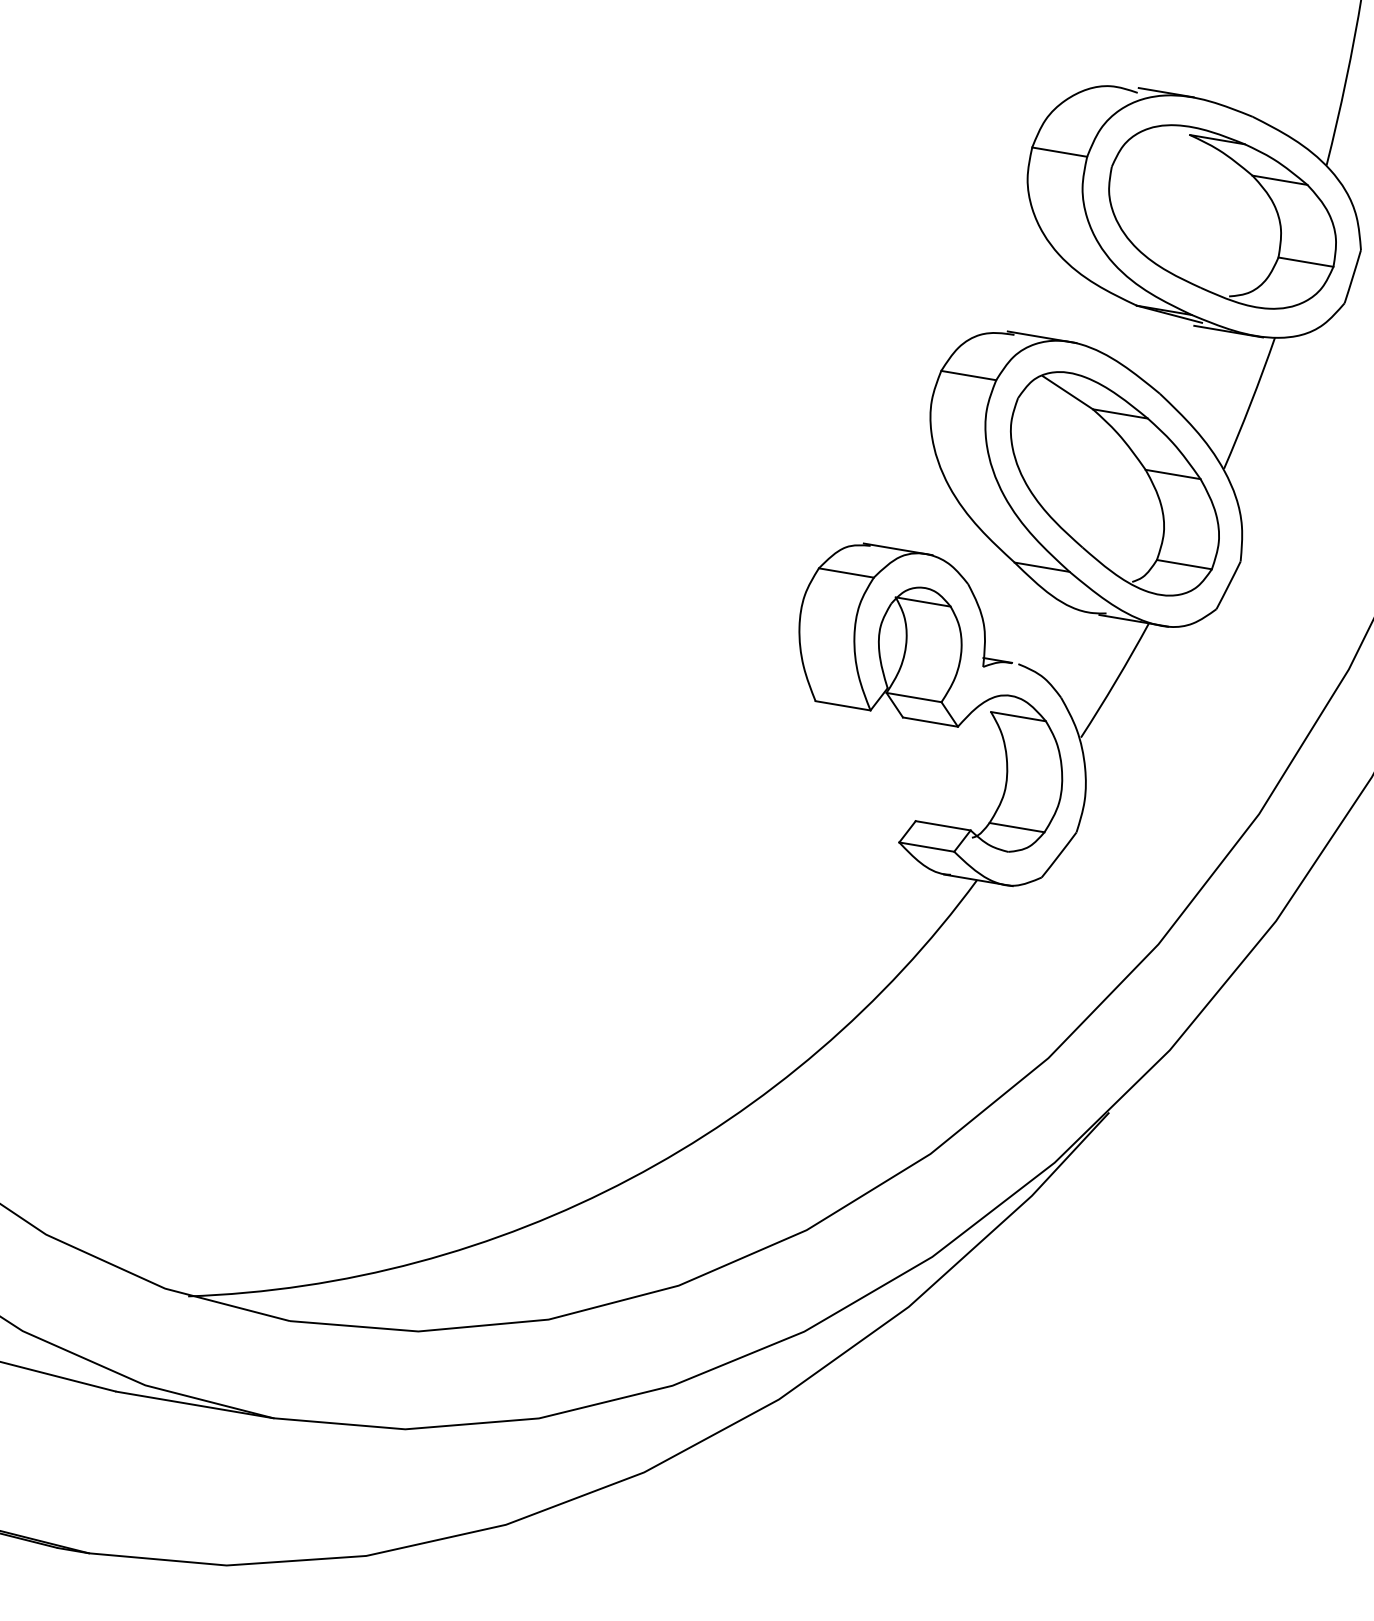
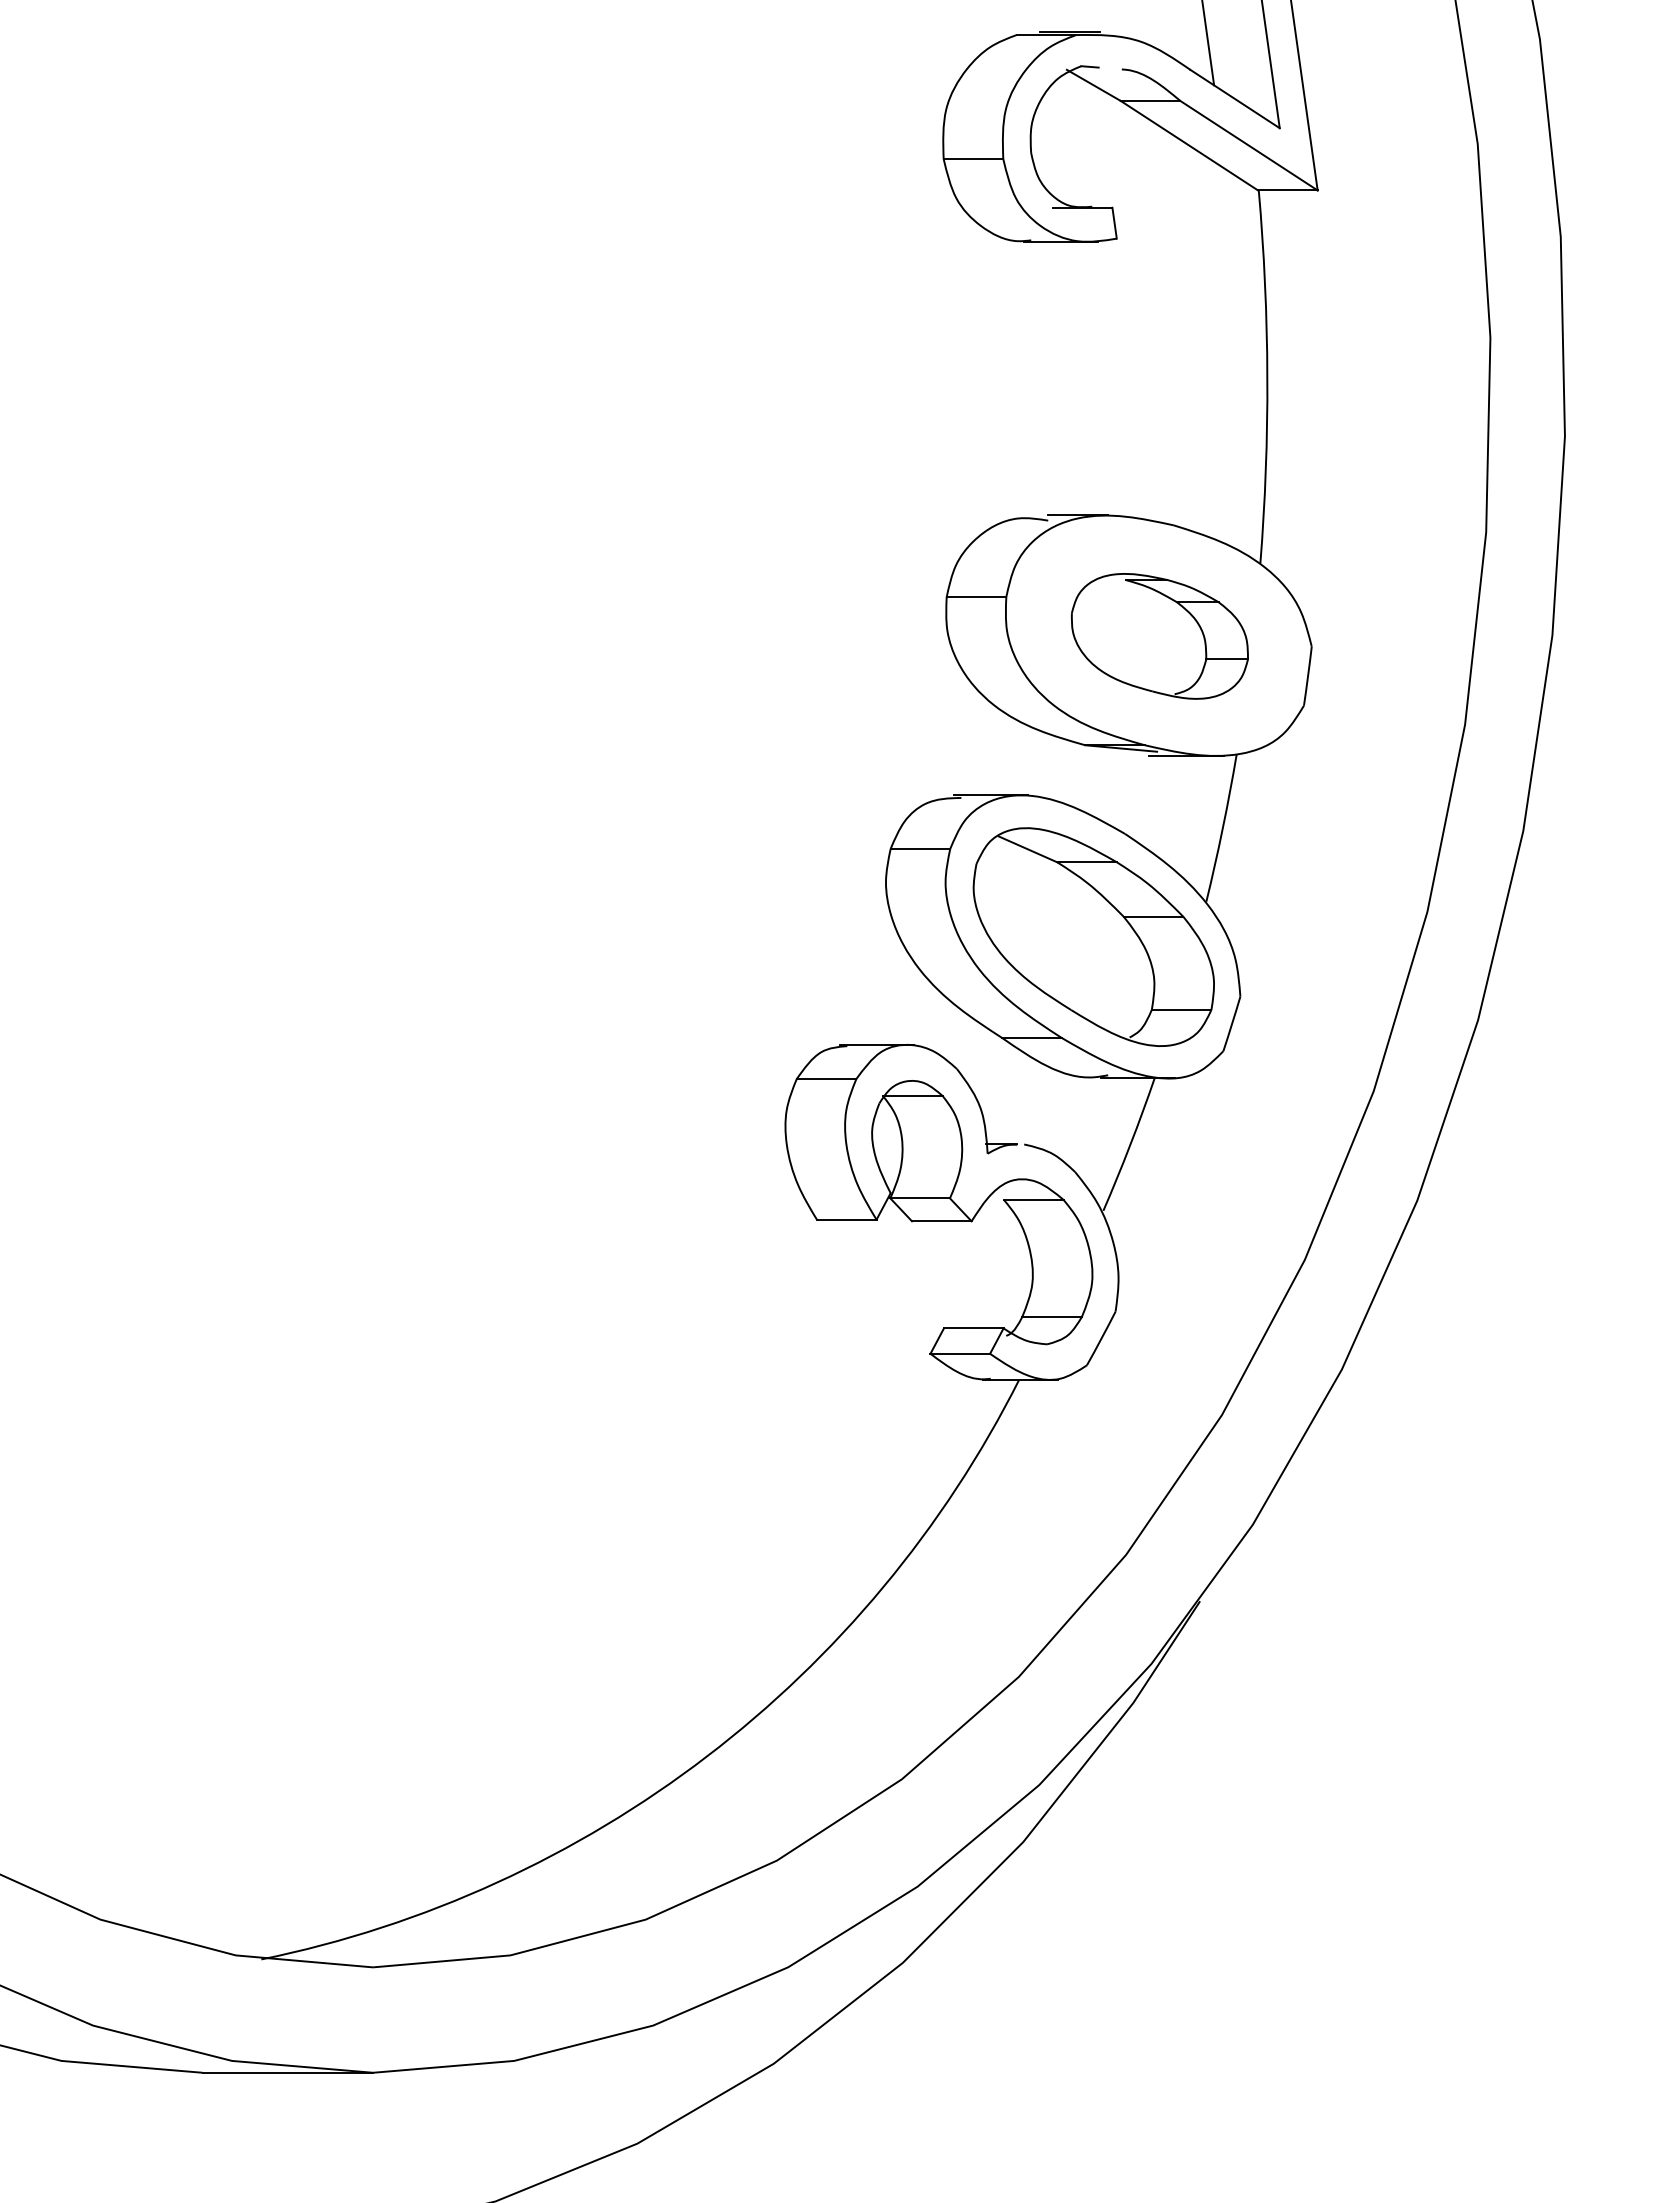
part: (1222, 217) -> (1159, 636), size x0.7

